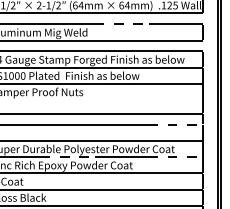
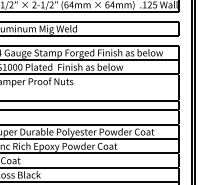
line: (121, 24) -> (107, 21), dashed -> solid
line: (176, 124) -> (155, 110), dashed -> solid
line: (67, 157) -> (59, 139), dashed -> solid
line: (176, 157) -> (155, 139), dashed -> solid

